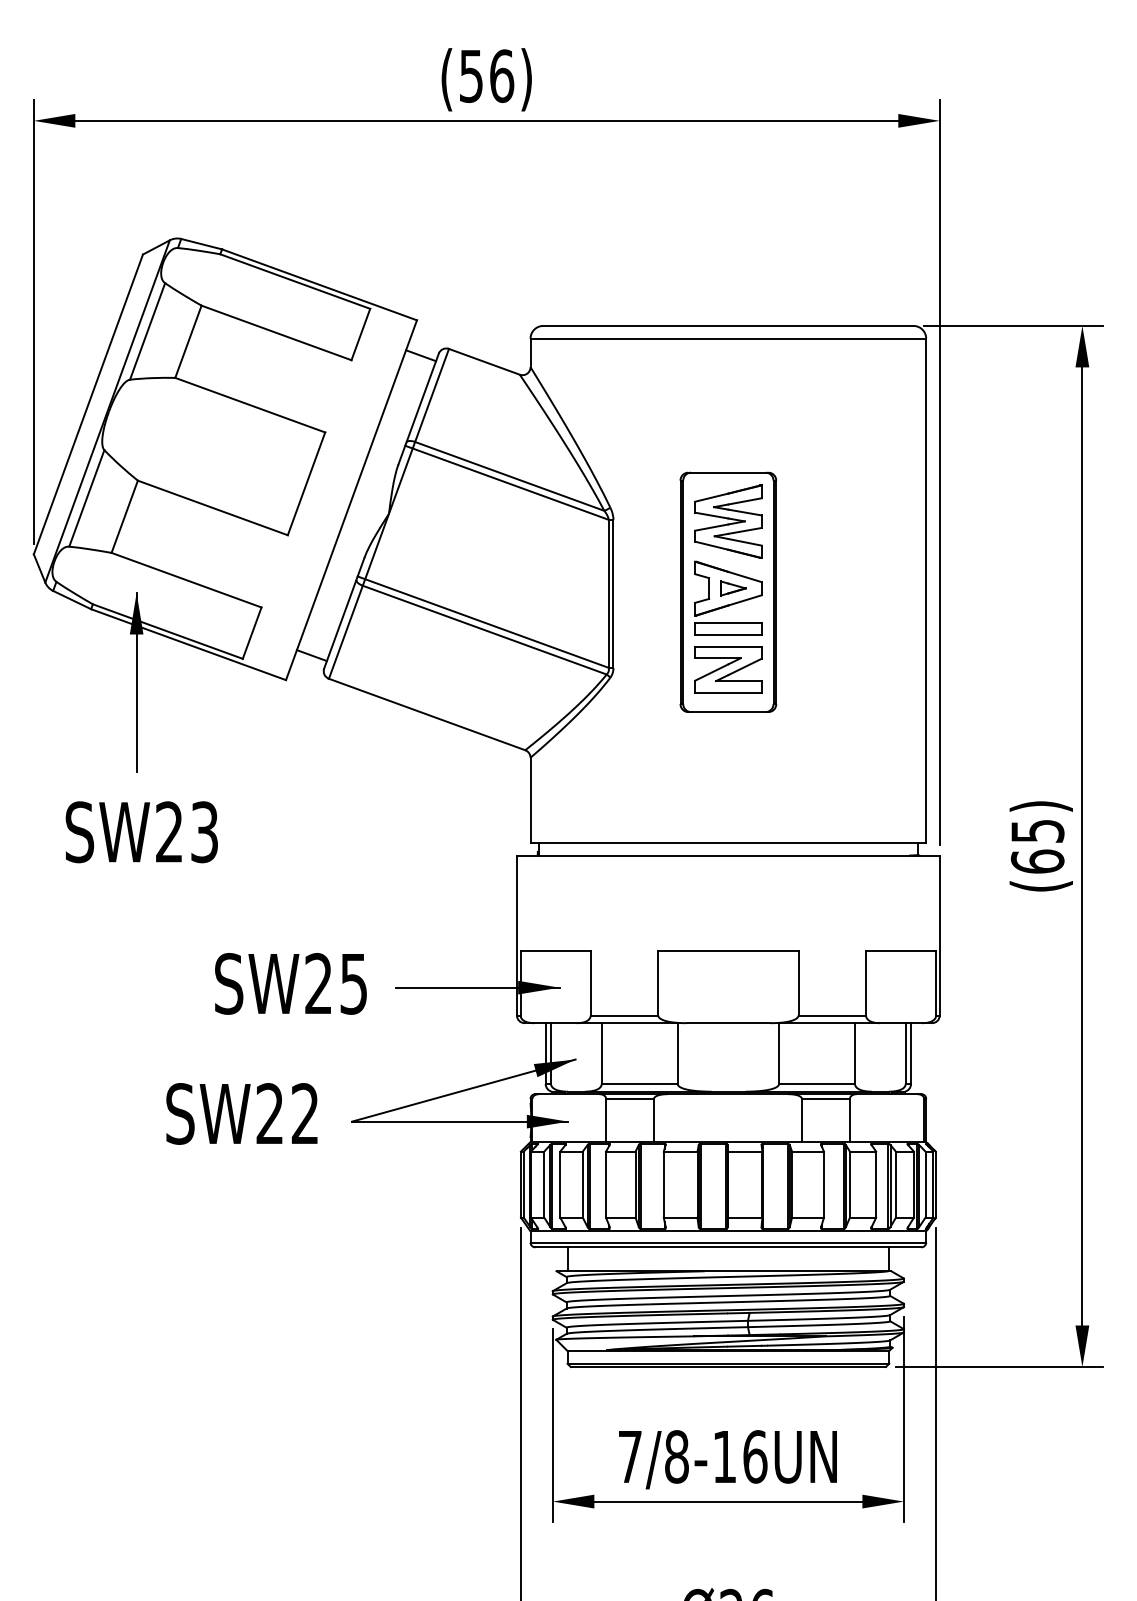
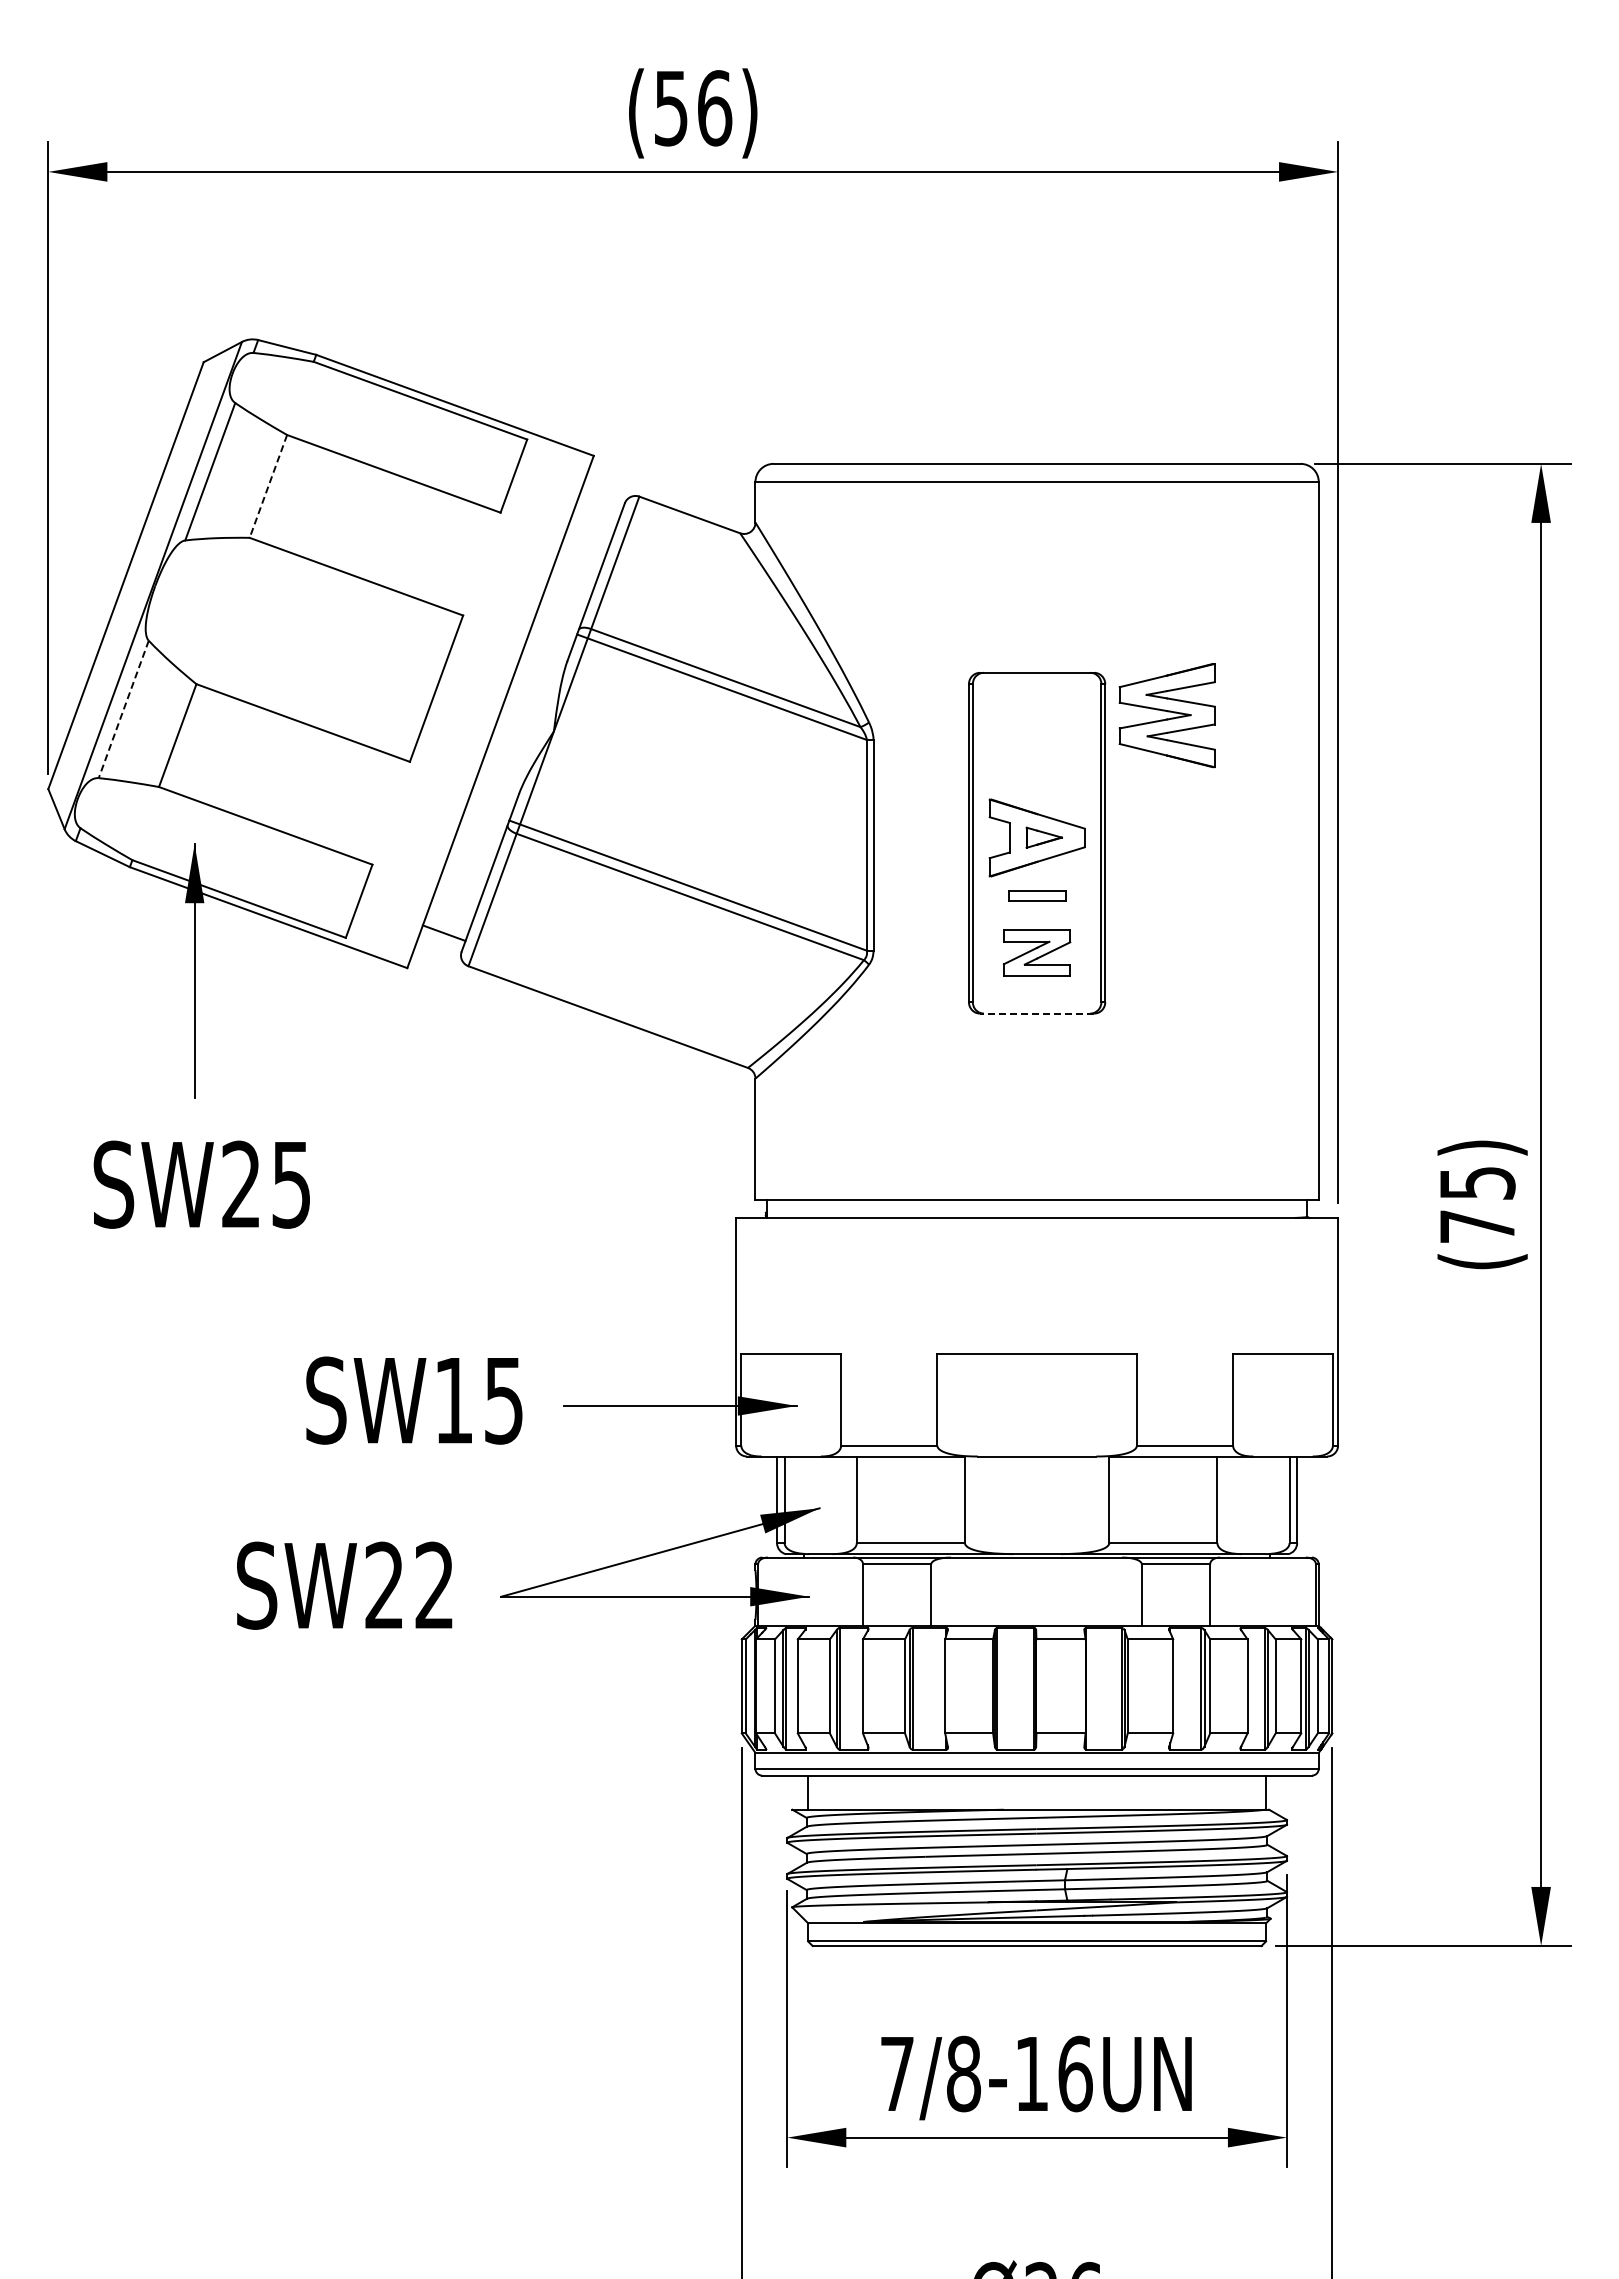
line: (188, 341) -> (268, 486), solid -> dashed
line: (420, 355) -> (599, 506), removed
line: (86, 498) -> (123, 709), solid -> dashed
part: (727, 521) -> (1166, 715), moved
part: (728, 629) -> (1037, 895), size x0.6
part: (727, 669) -> (1036, 952), size x0.7
line: (727, 711) -> (1036, 1013), solid -> dashed
text: (204, 832) -> (291, 1184), SW23 -> SW25
text: (1037, 861) -> (1477, 1226), (65) -> (75)
text: (317, 983) -> (452, 1399), SW25 -> SW15

